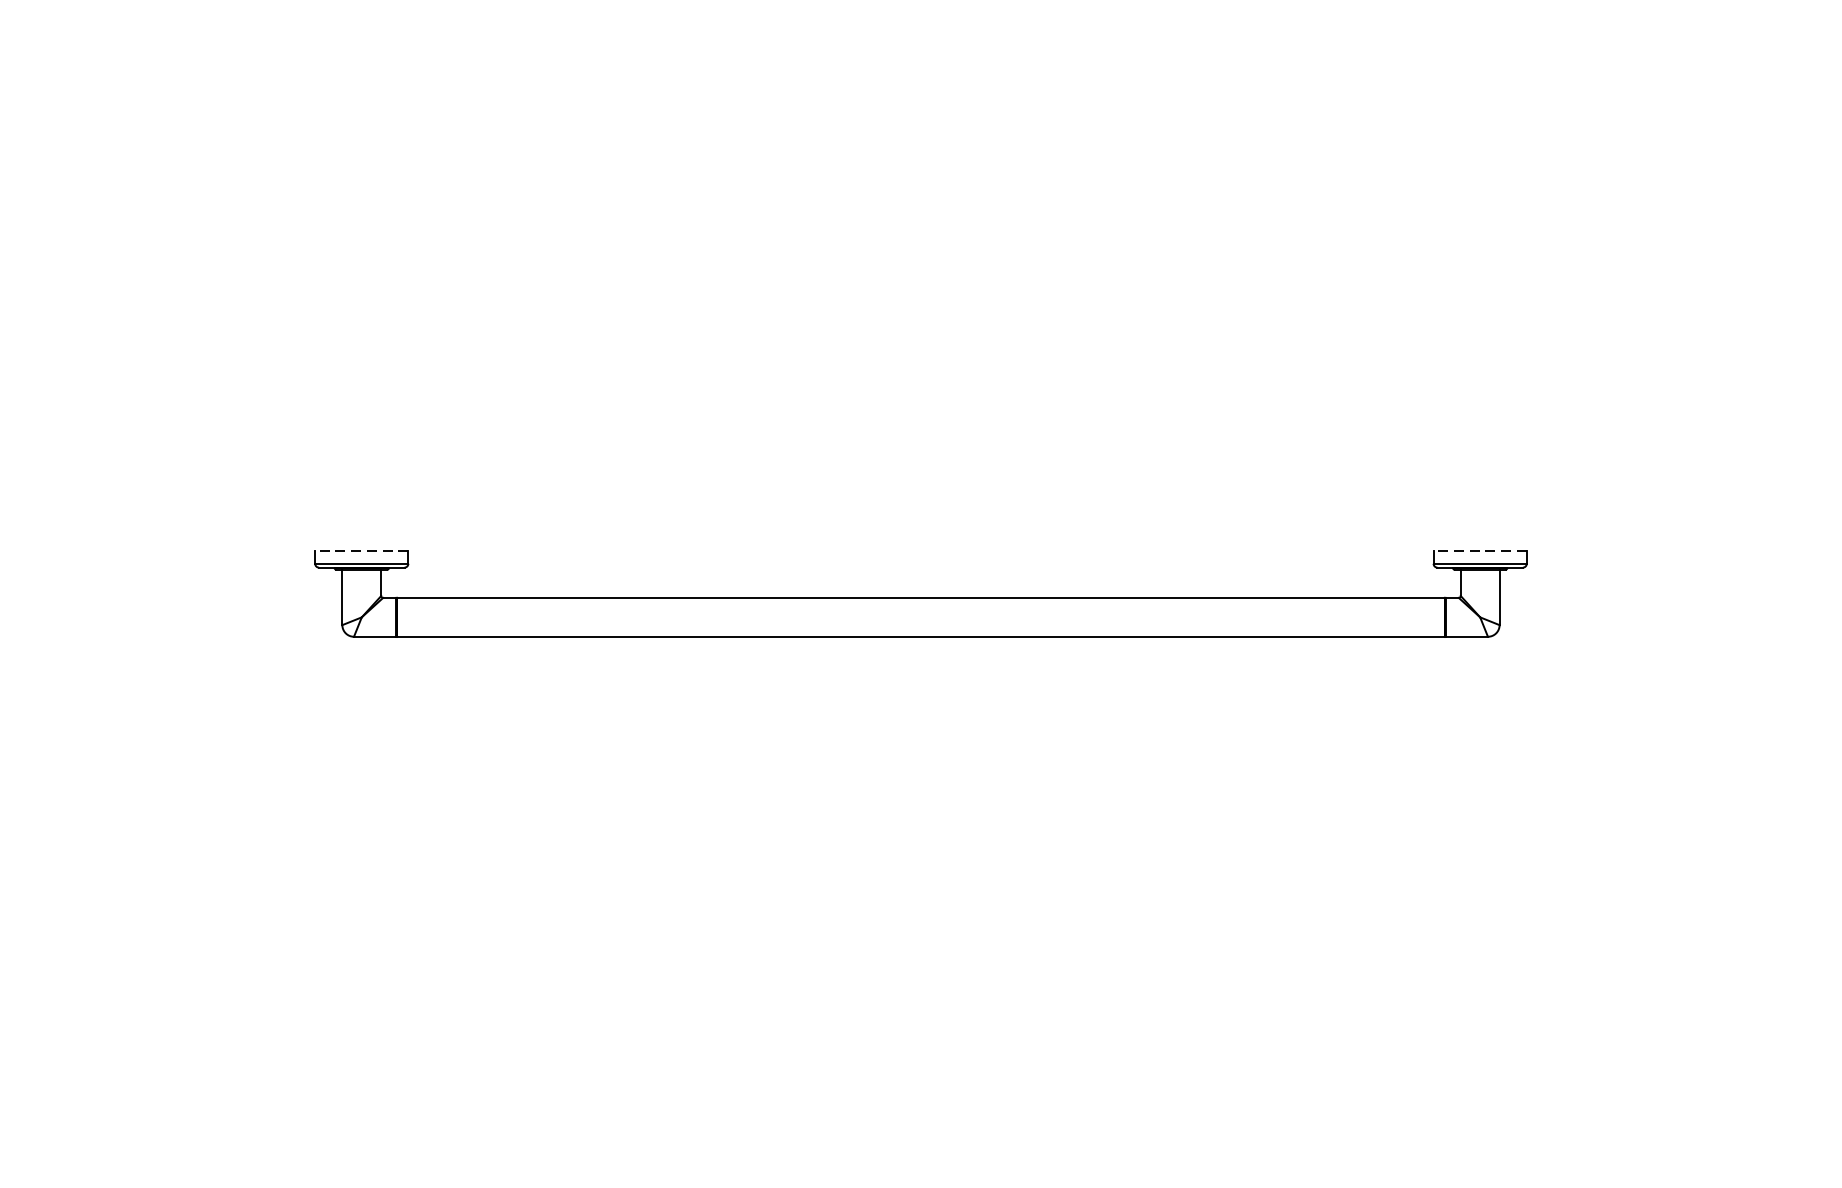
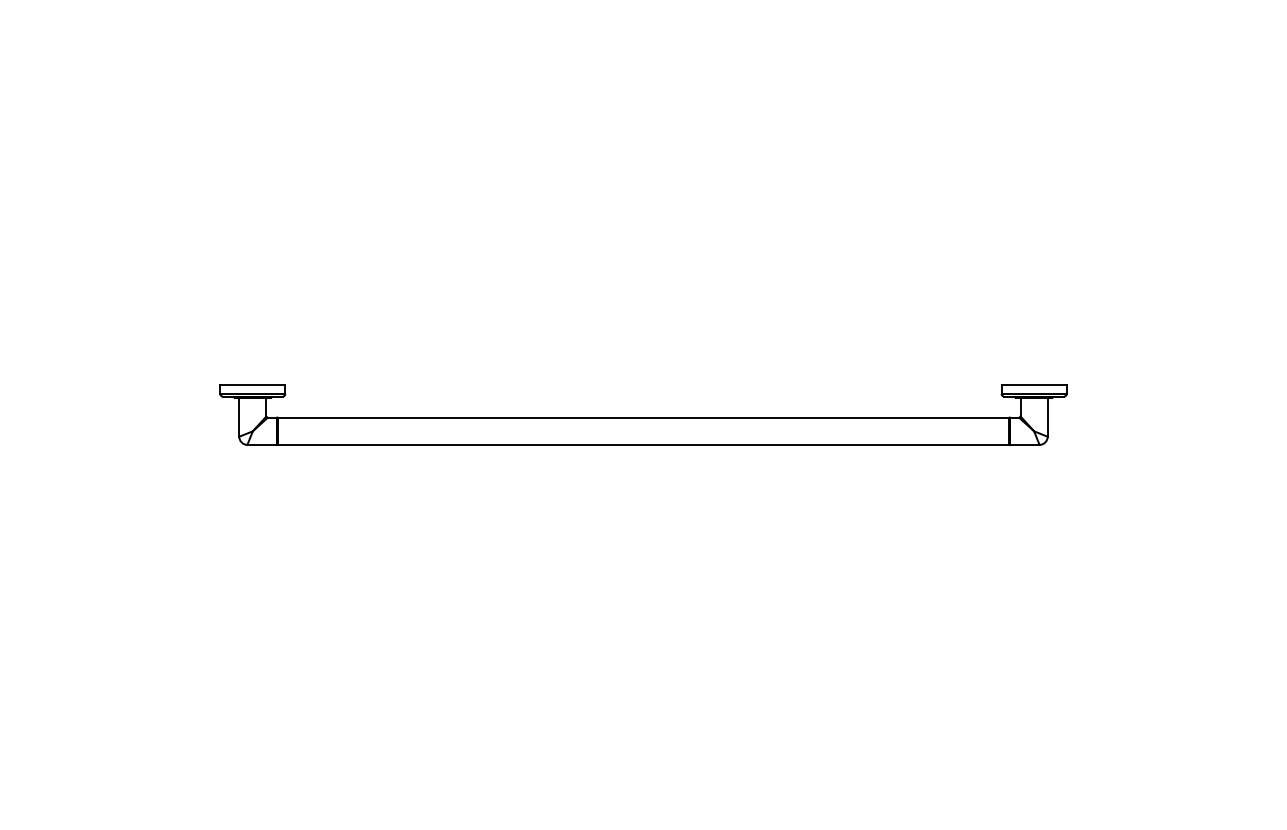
line: (361, 551) -> (252, 385), dashed -> solid
line: (1480, 551) -> (1034, 385), dashed -> solid

